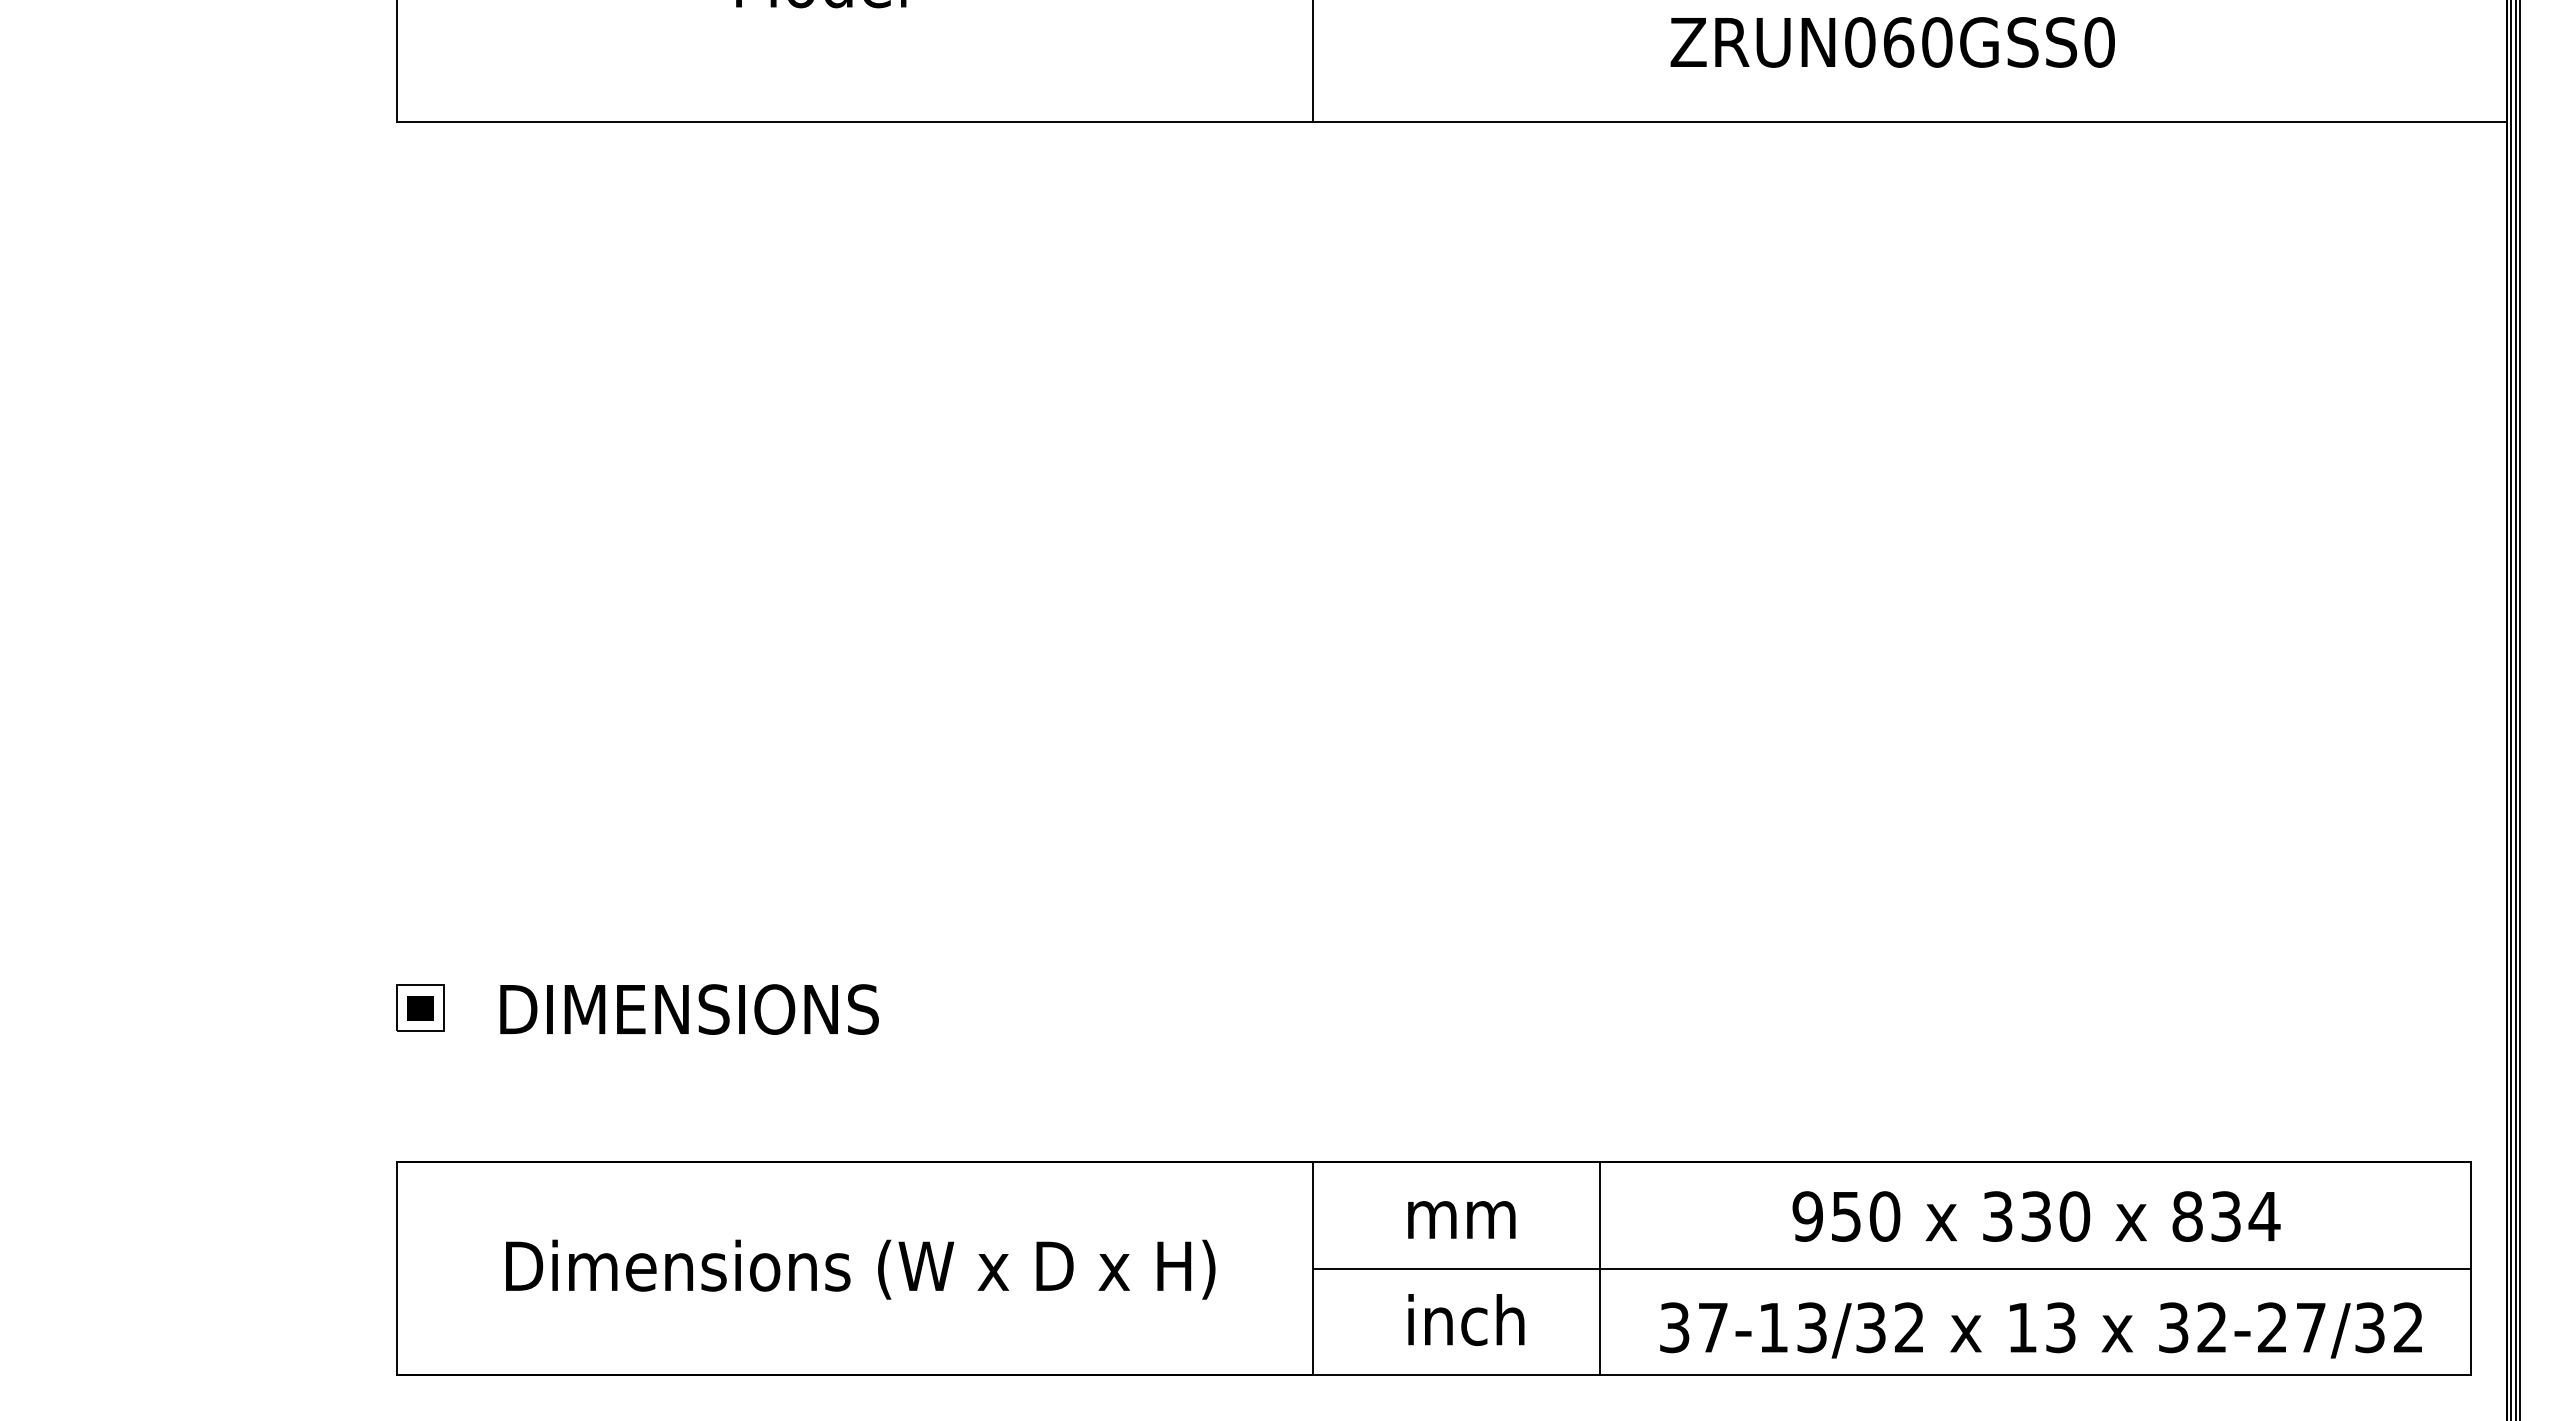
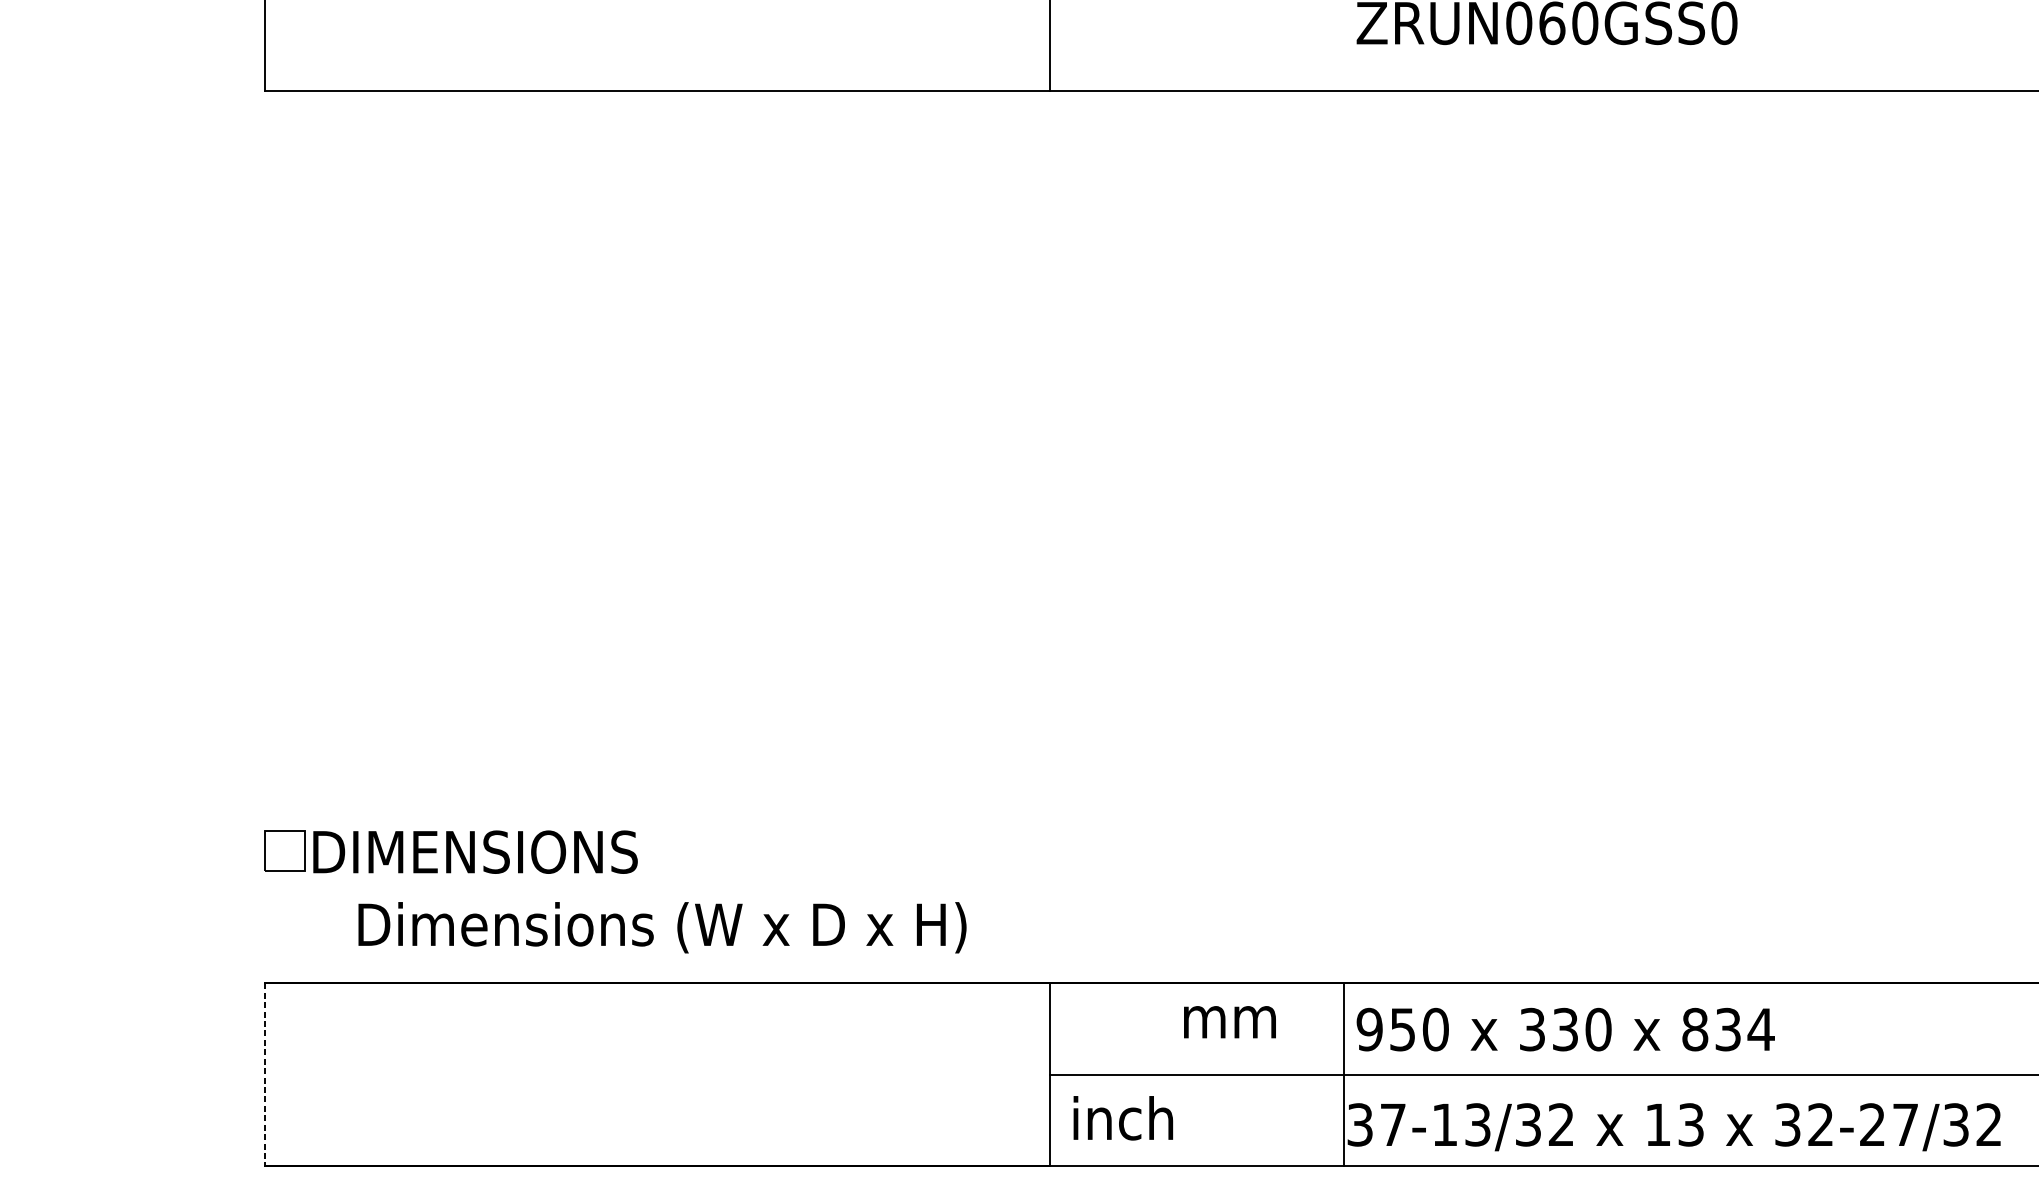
fill: (419, 1008) -> (284, 851), removed
text: (689, 1009) -> (475, 852), moved
text: (2036, 1216) -> (1565, 1029), moved
text: (1461, 1219) -> (1229, 1021), moved
line: (1600, 1268) -> (1343, 1074), moved
line: (396, 1269) -> (264, 1074), solid -> dashed
text: (860, 1269) -> (662, 927), moved
text: (1466, 1320) -> (1123, 1118), moved

